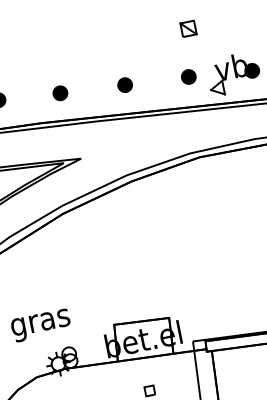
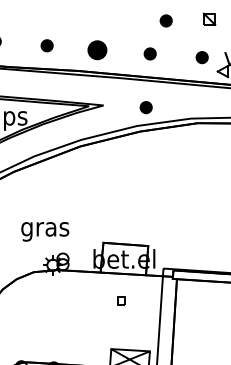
part: (135, 41) -> (165, 20), added
part: (60, 92) -> (97, 49), size x1.6
part: (132, 151) -> (145, 107), added

